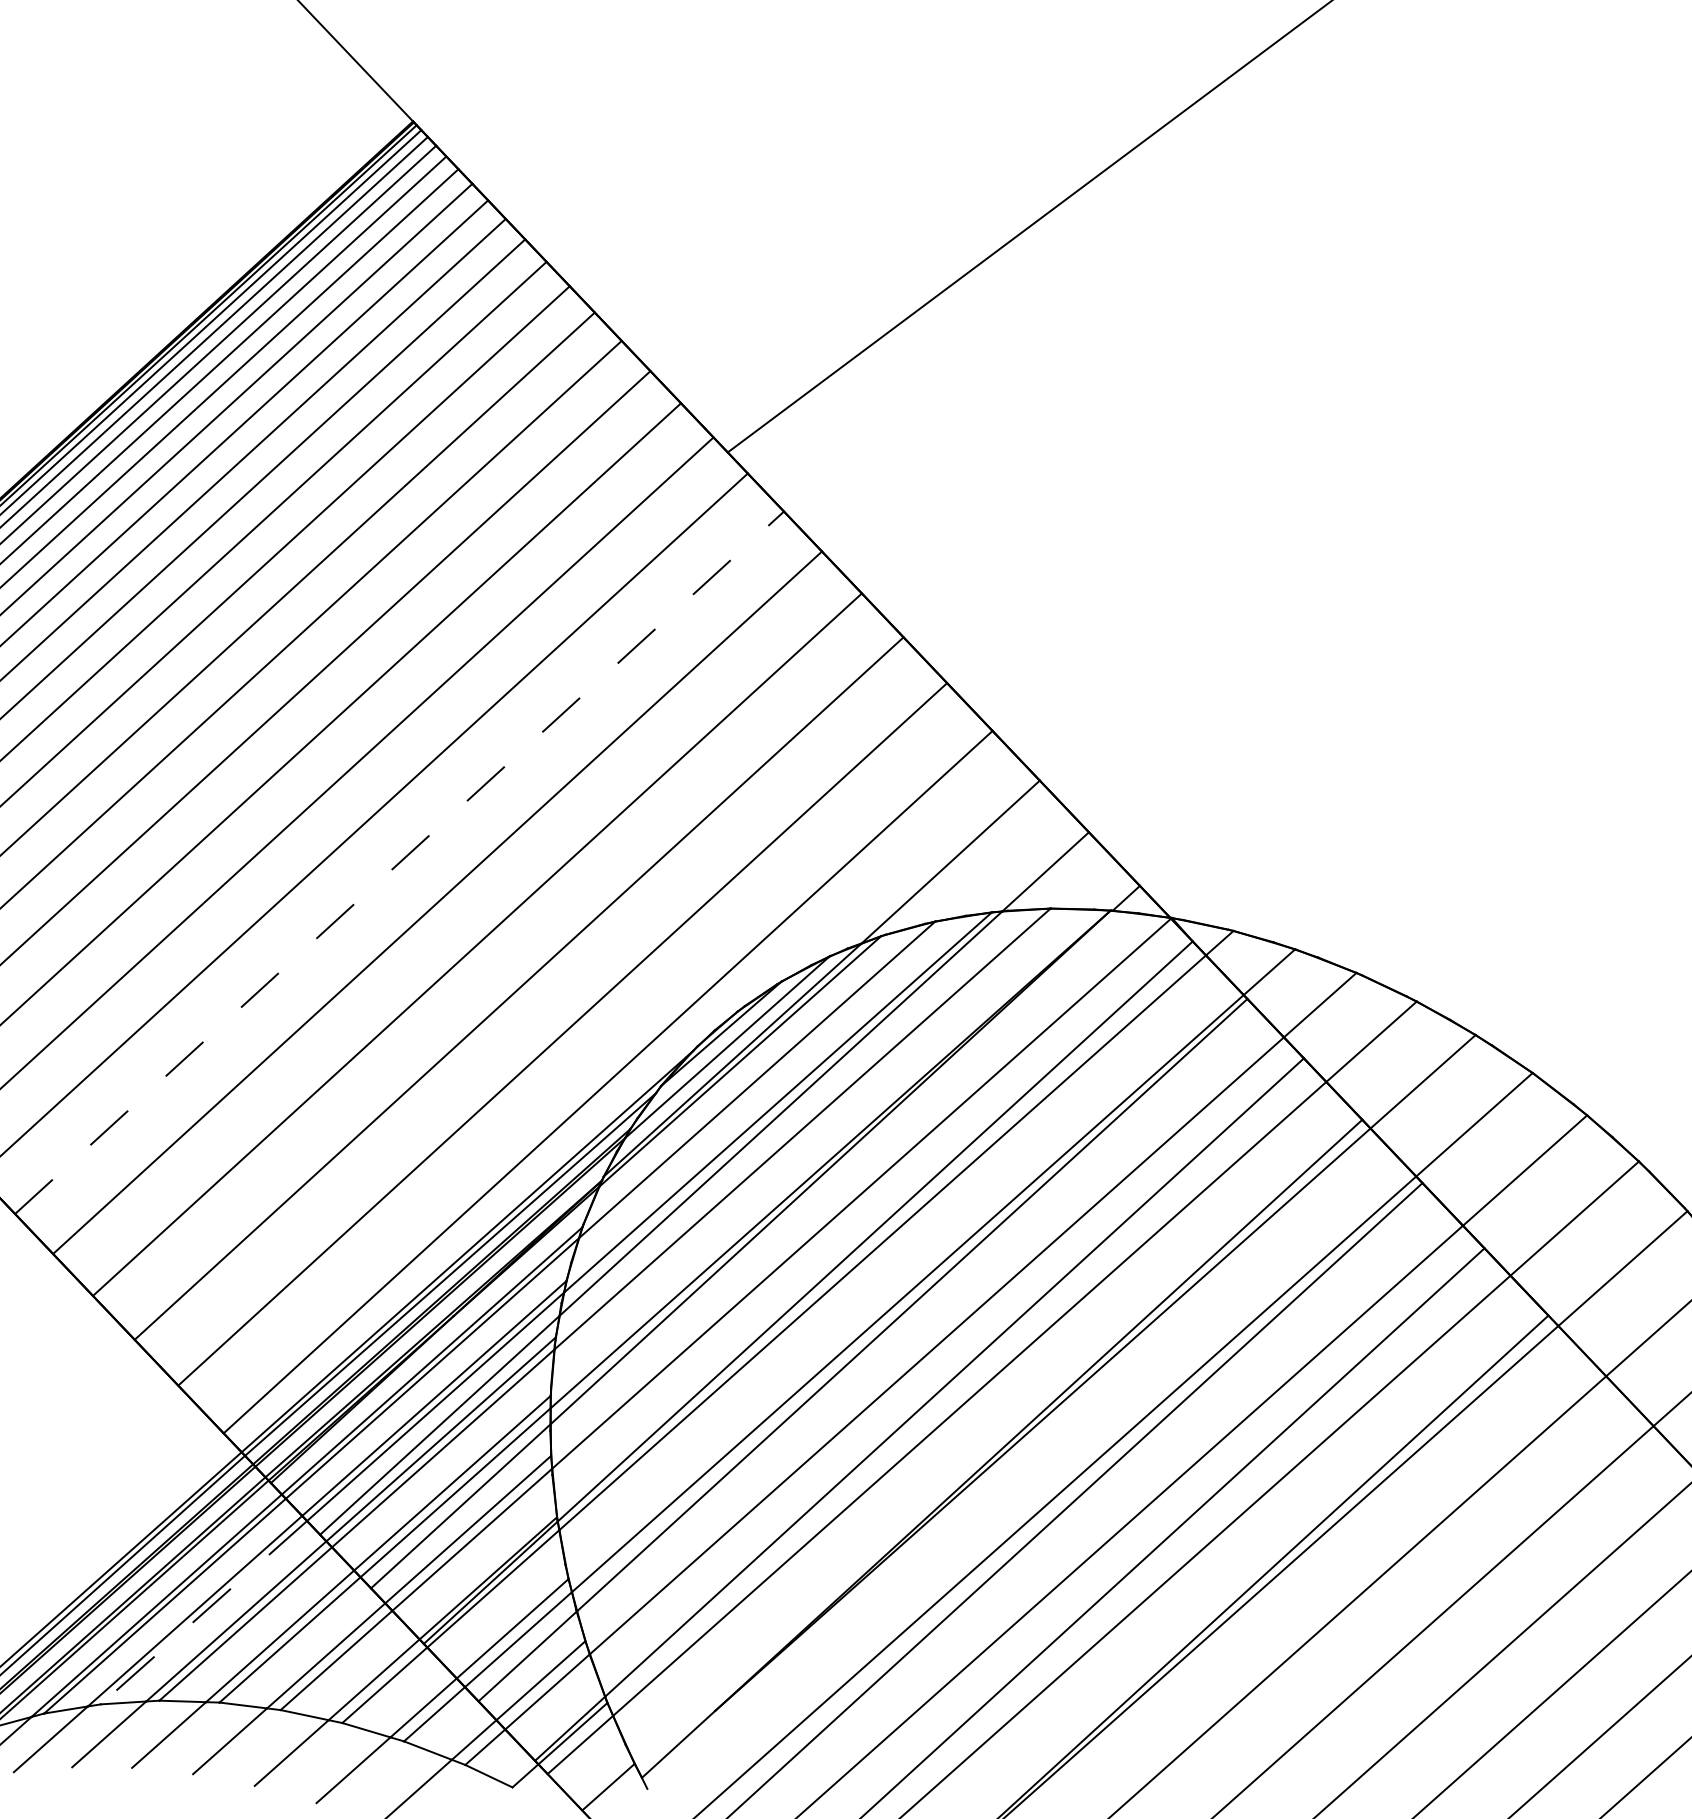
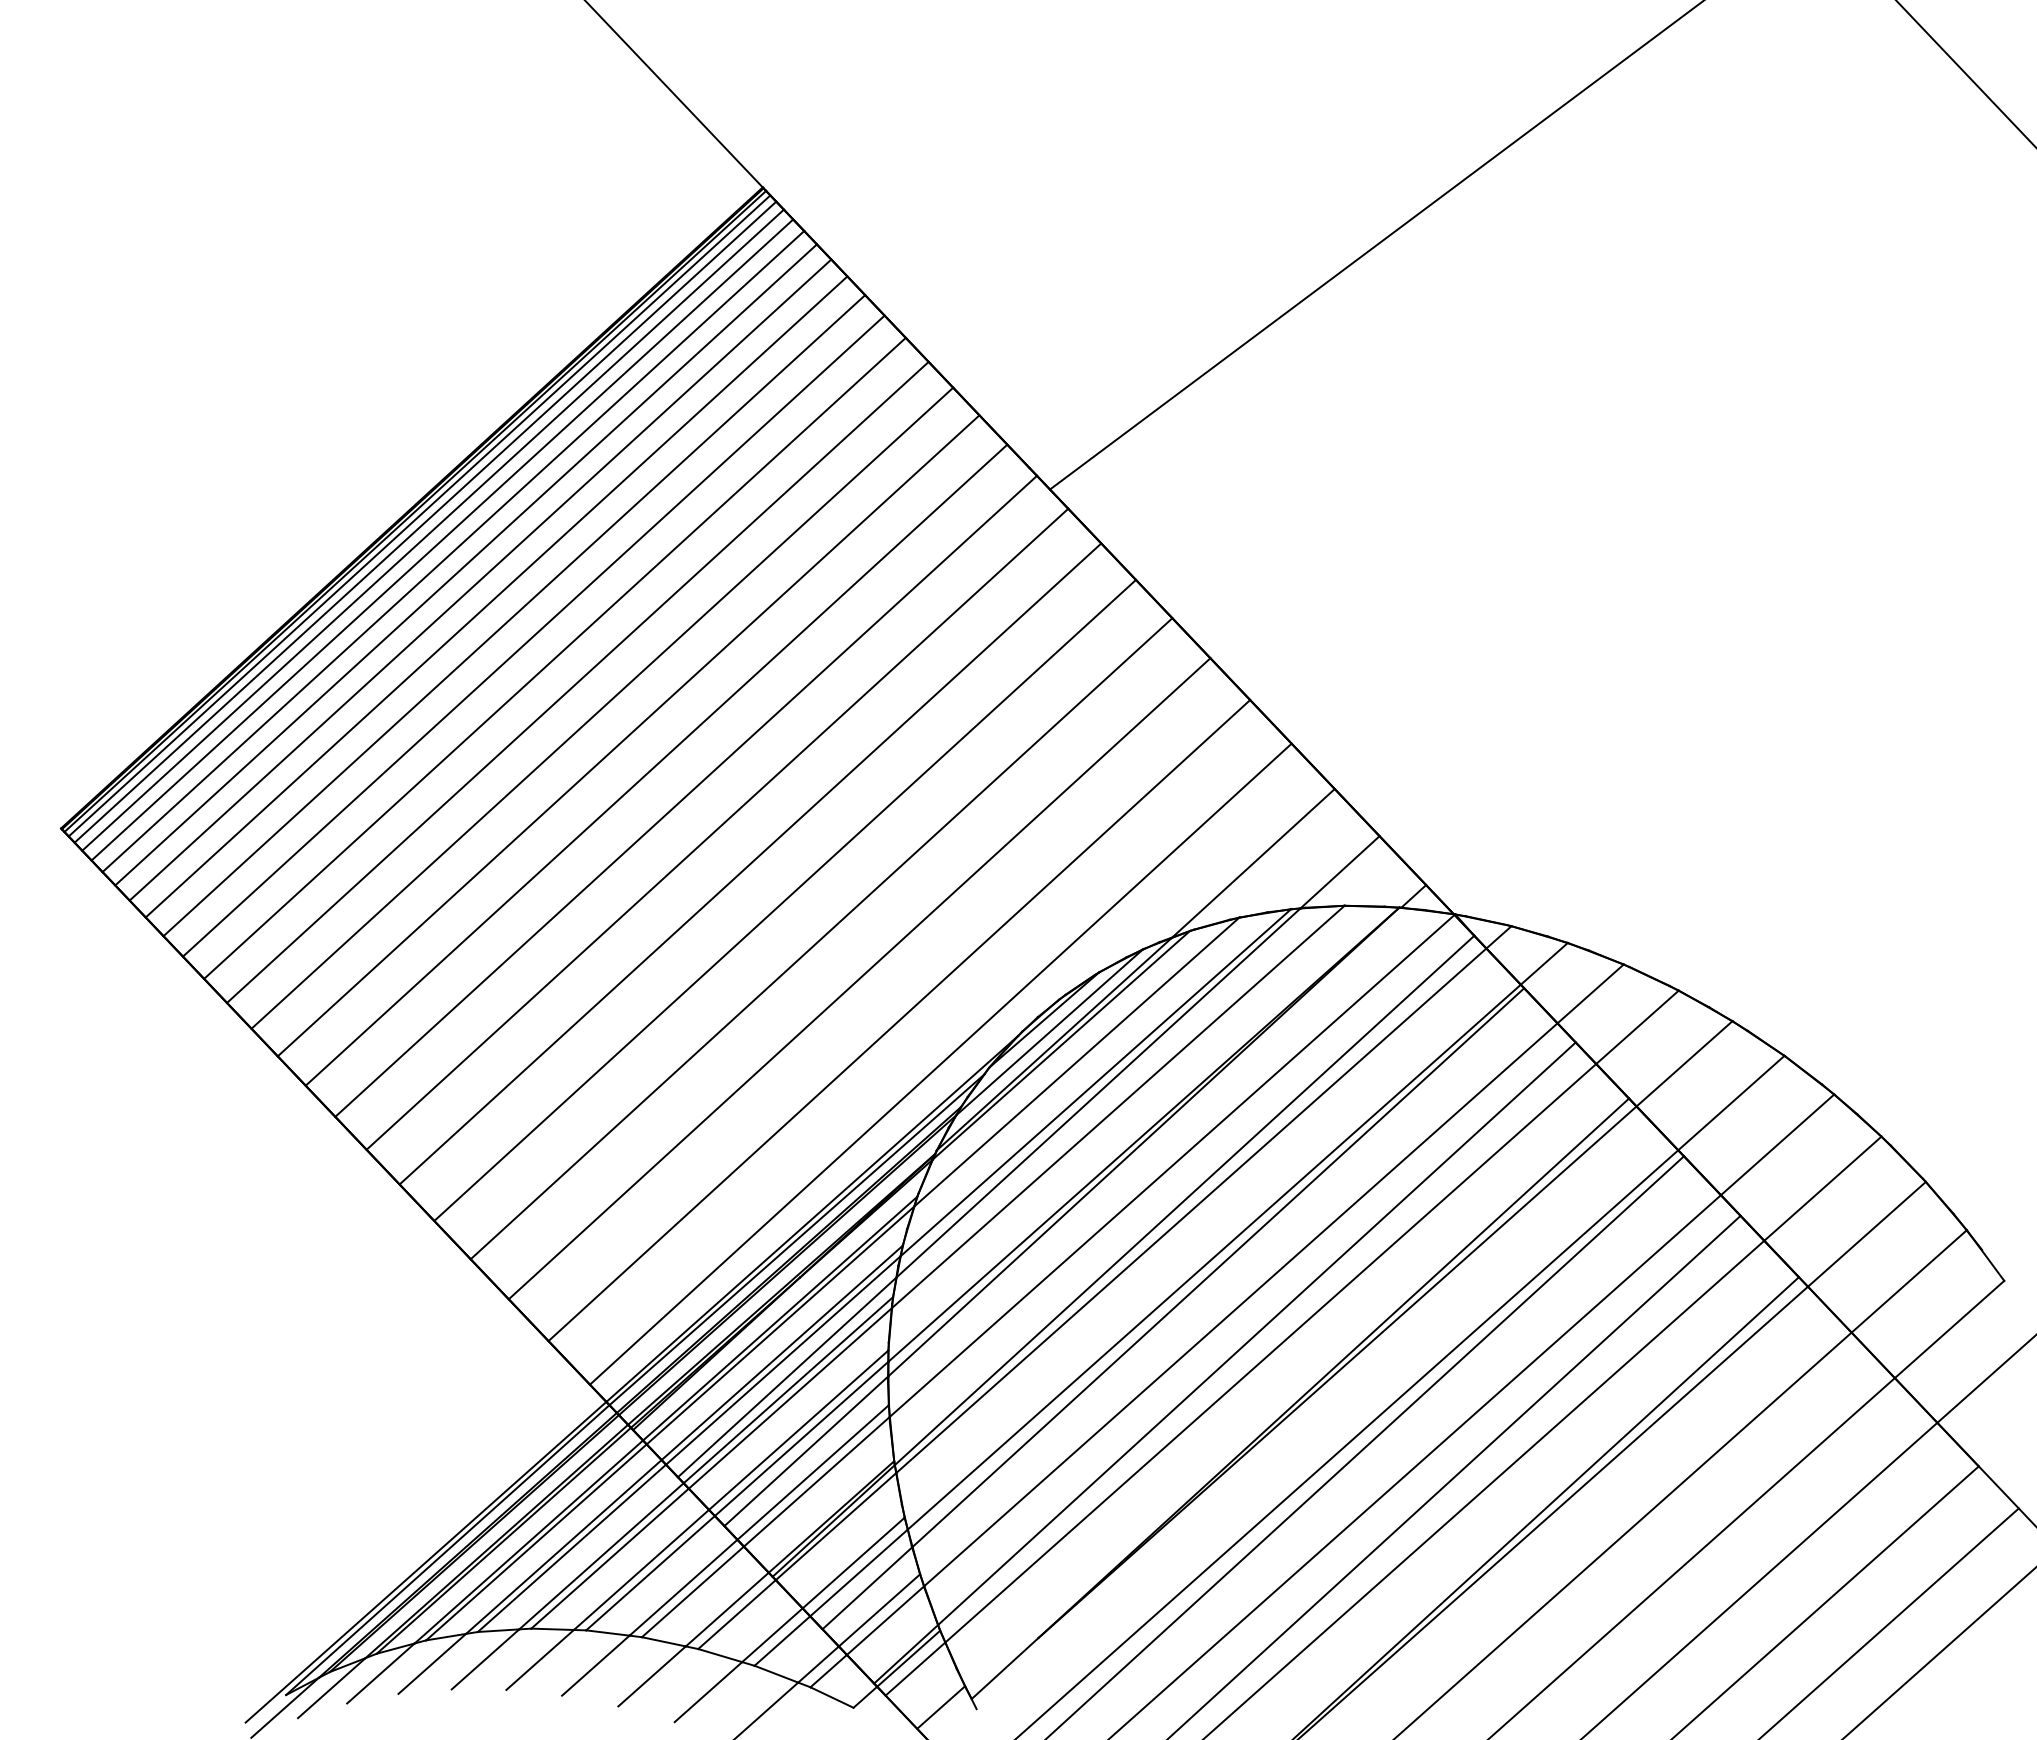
line: (399, 862) -> (750, 863), dashed -> solid
line: (203, 1612) -> (571, 1548), dashed -> solid

